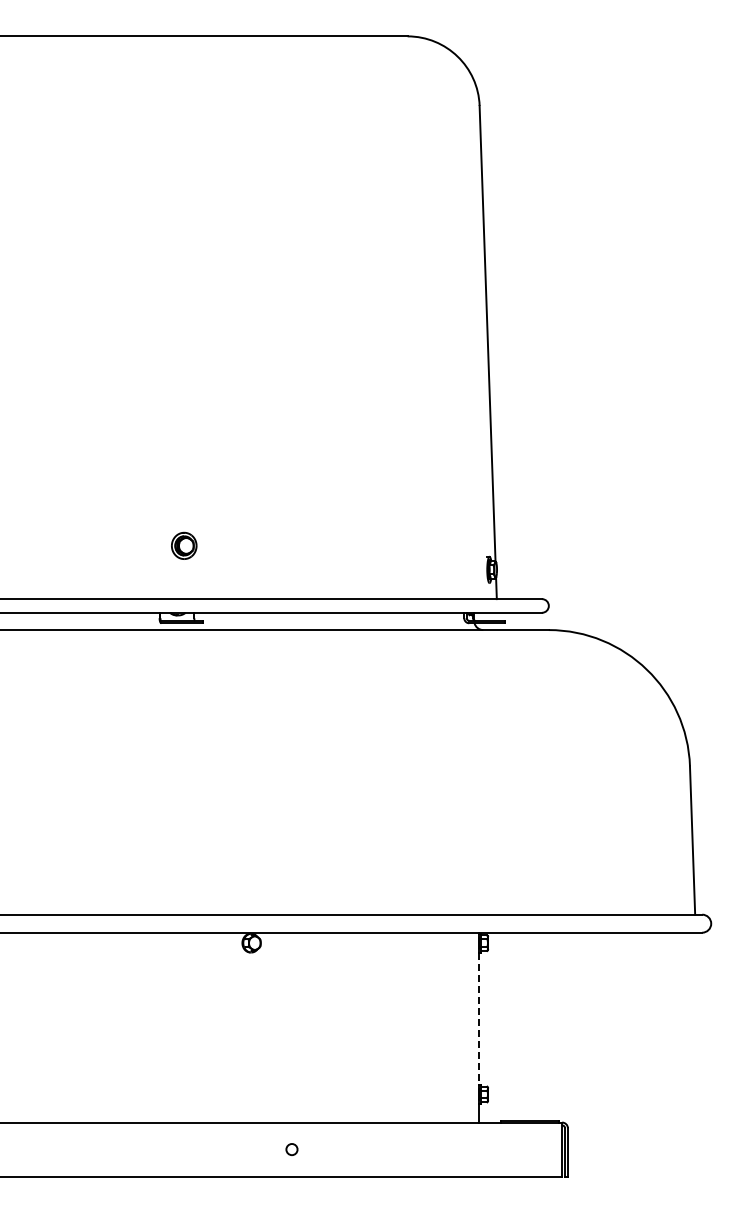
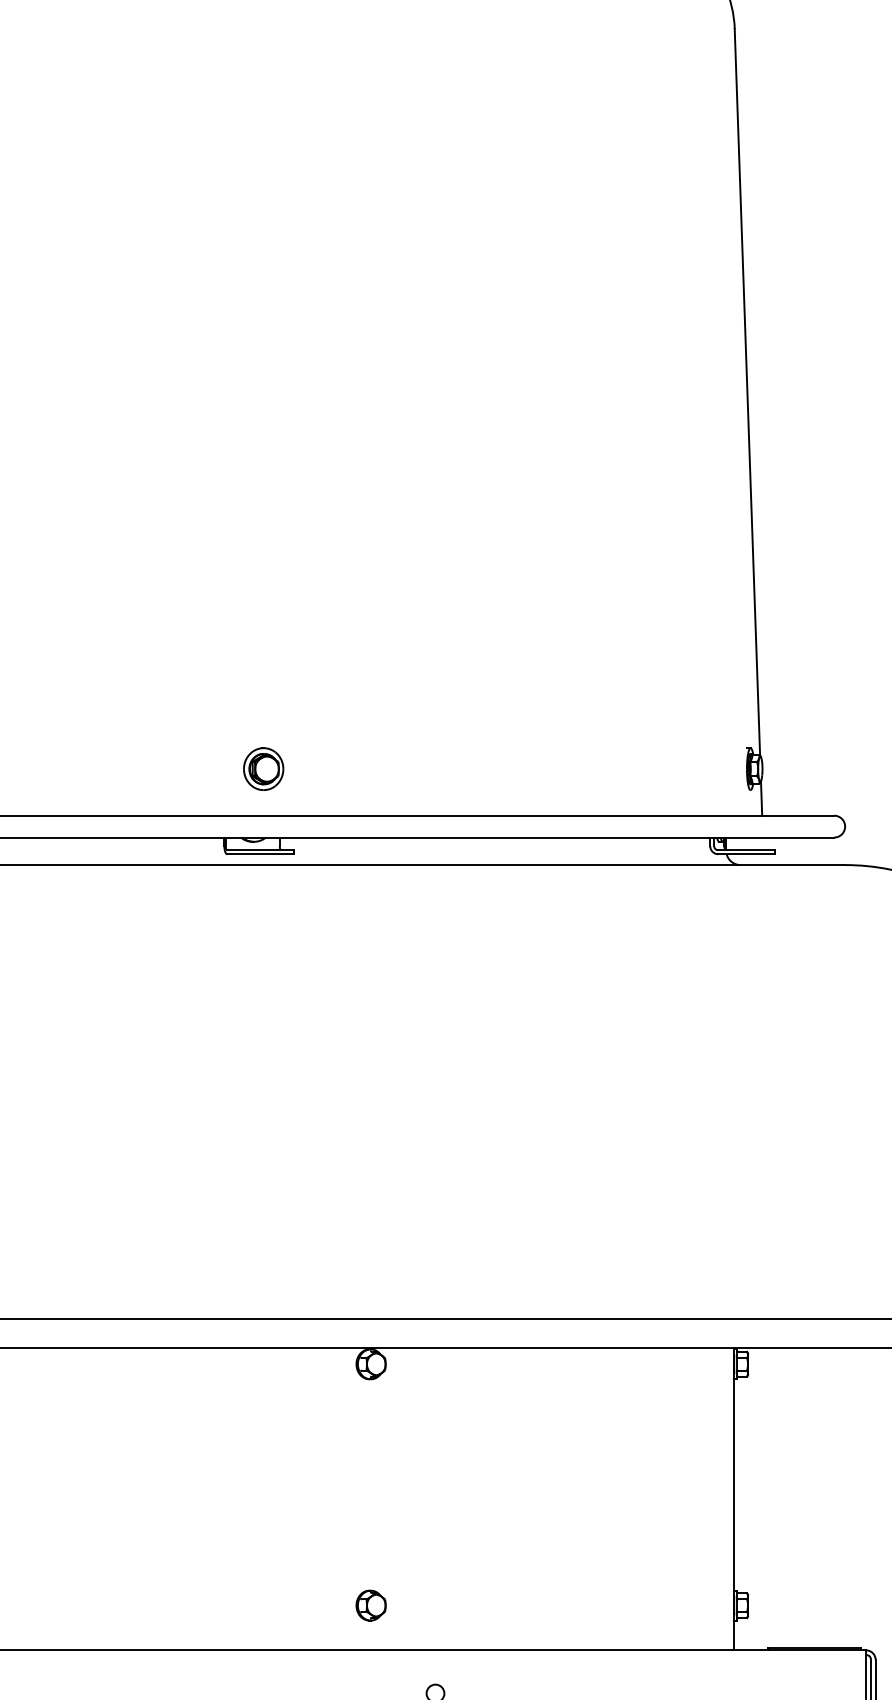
part: (184, 545) -> (264, 768), moved
line: (479, 1019) -> (734, 1486), dashed -> solid
part: (251, 1094) -> (370, 1605), added

